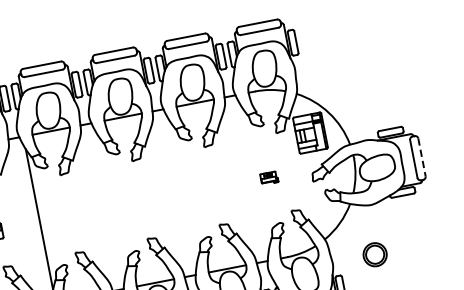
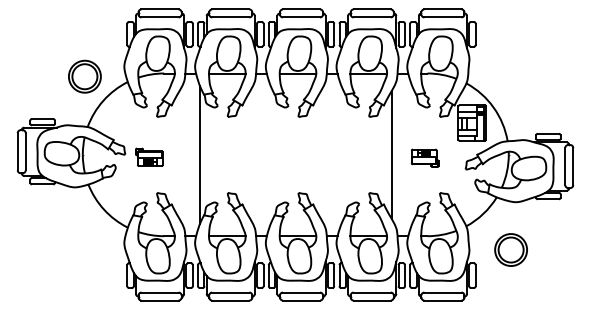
line: (422, 157) -> (573, 166), dashed -> solid
part: (268, 177) -> (424, 157), size x1.67
line: (234, 181) -> (391, 154), added
part: (374, 254) -> (510, 249), size x1.43

